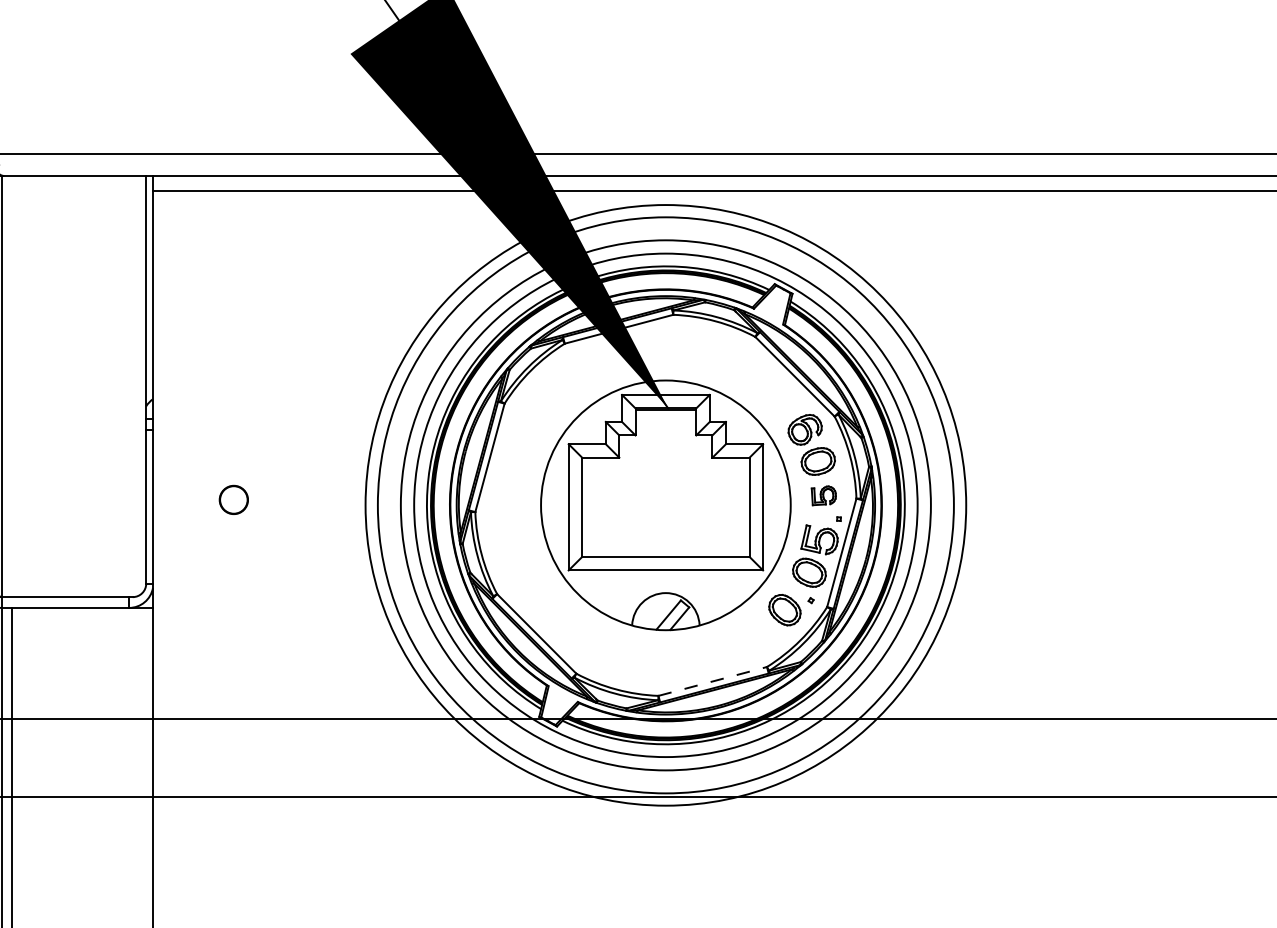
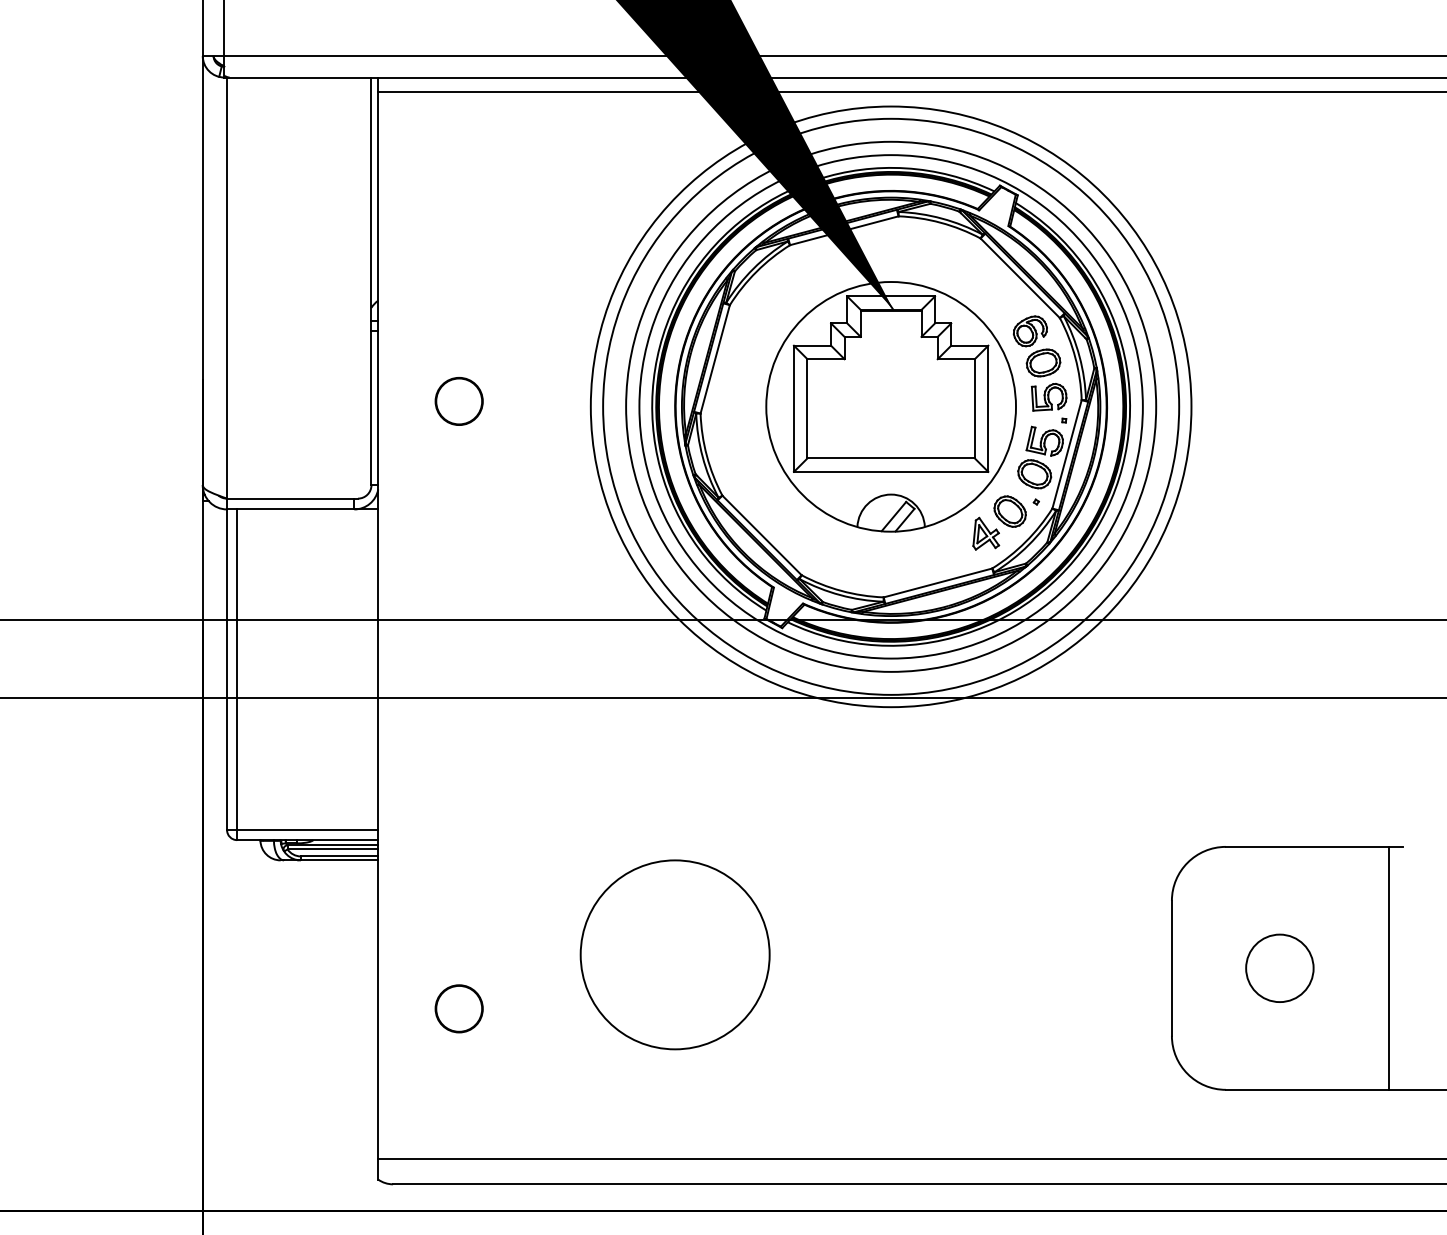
part: (823, 496) -> (1048, 397), size x1.43
circle: (233, 500) -> (458, 401), size x1.67
part: (761, 632) -> (986, 533), added
line: (713, 681) -> (938, 582), dashed -> solid

